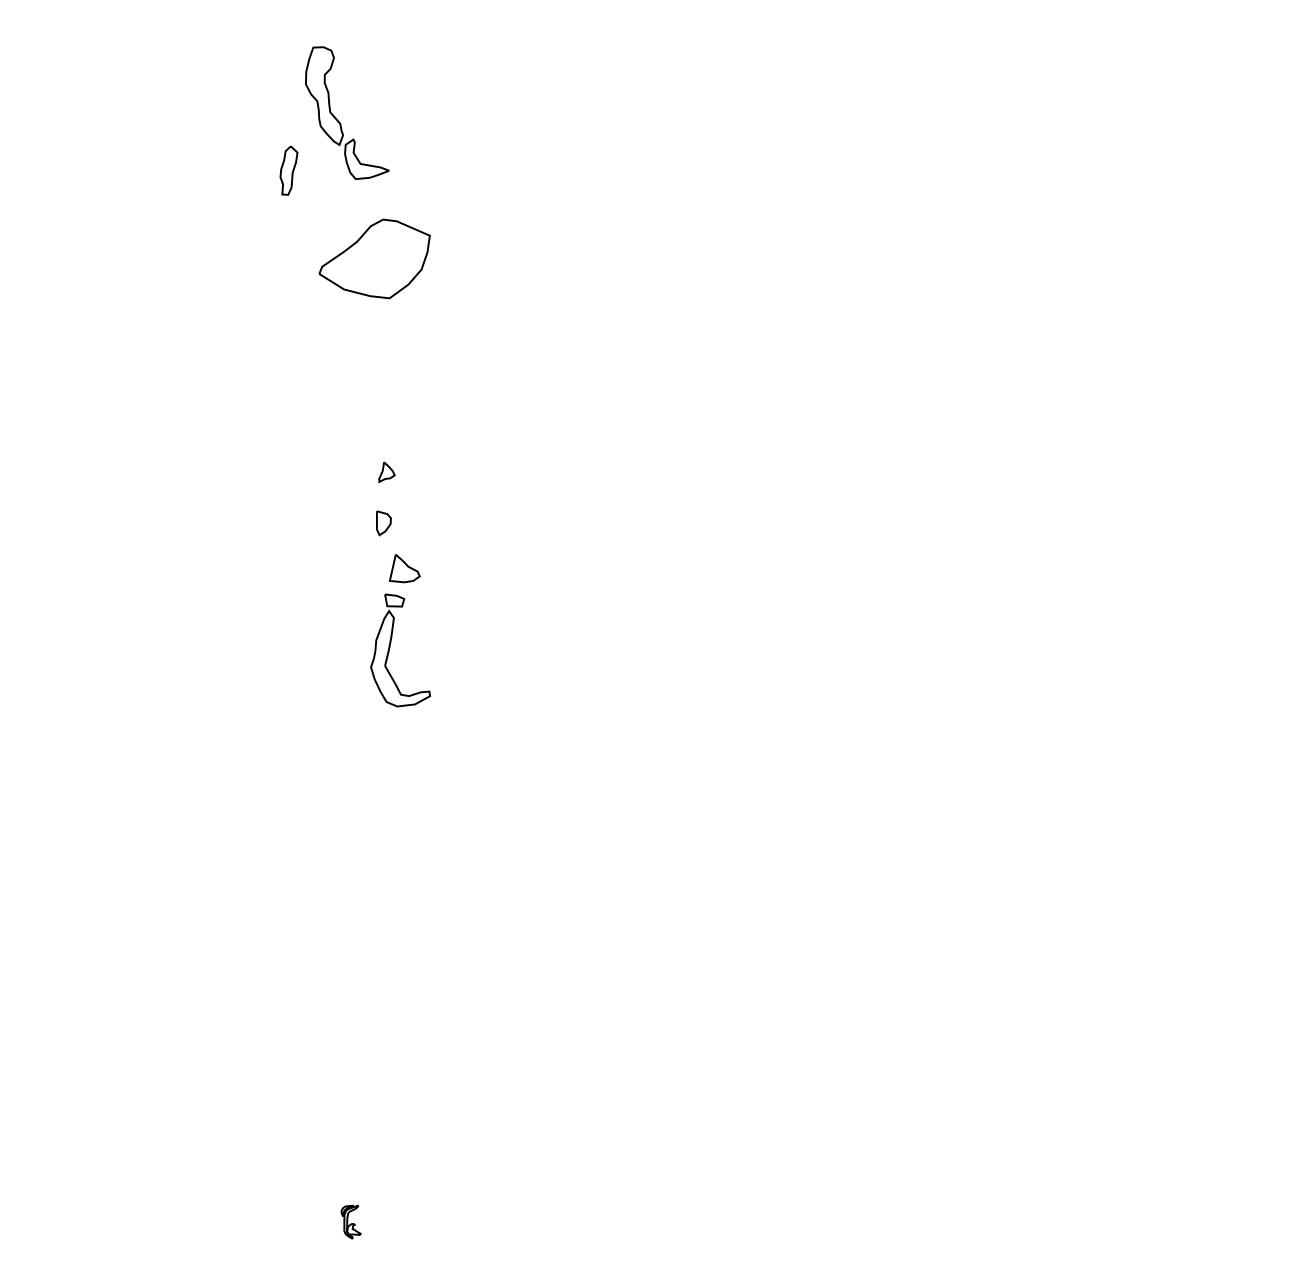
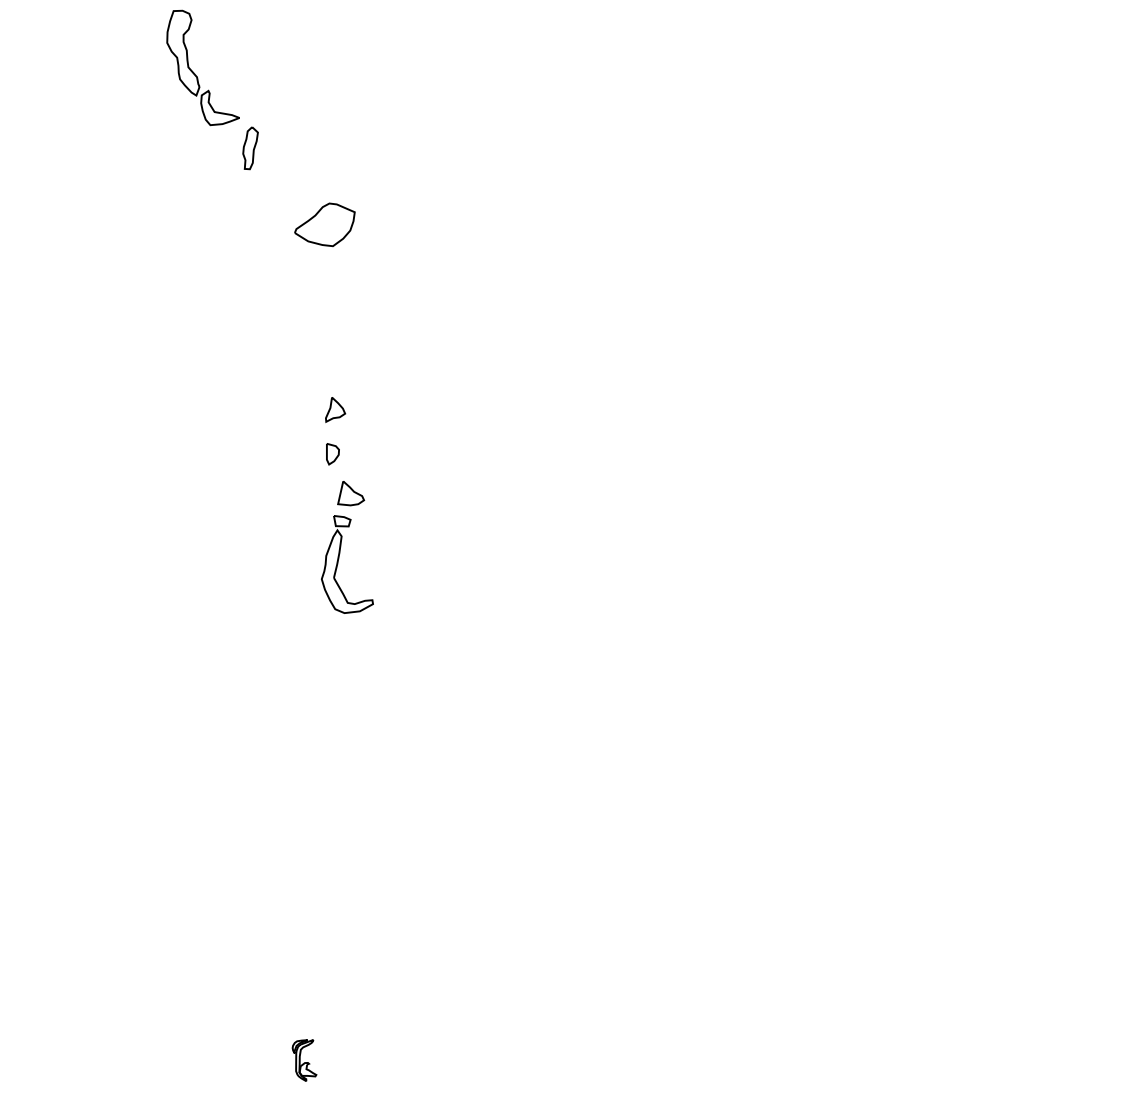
part: (338, 120) -> (195, 74), moved
part: (374, 258) -> (324, 224), size x0.62
part: (386, 472) -> (335, 410), size x1.43
part: (350, 1221) -> (303, 1059), size x1.43

